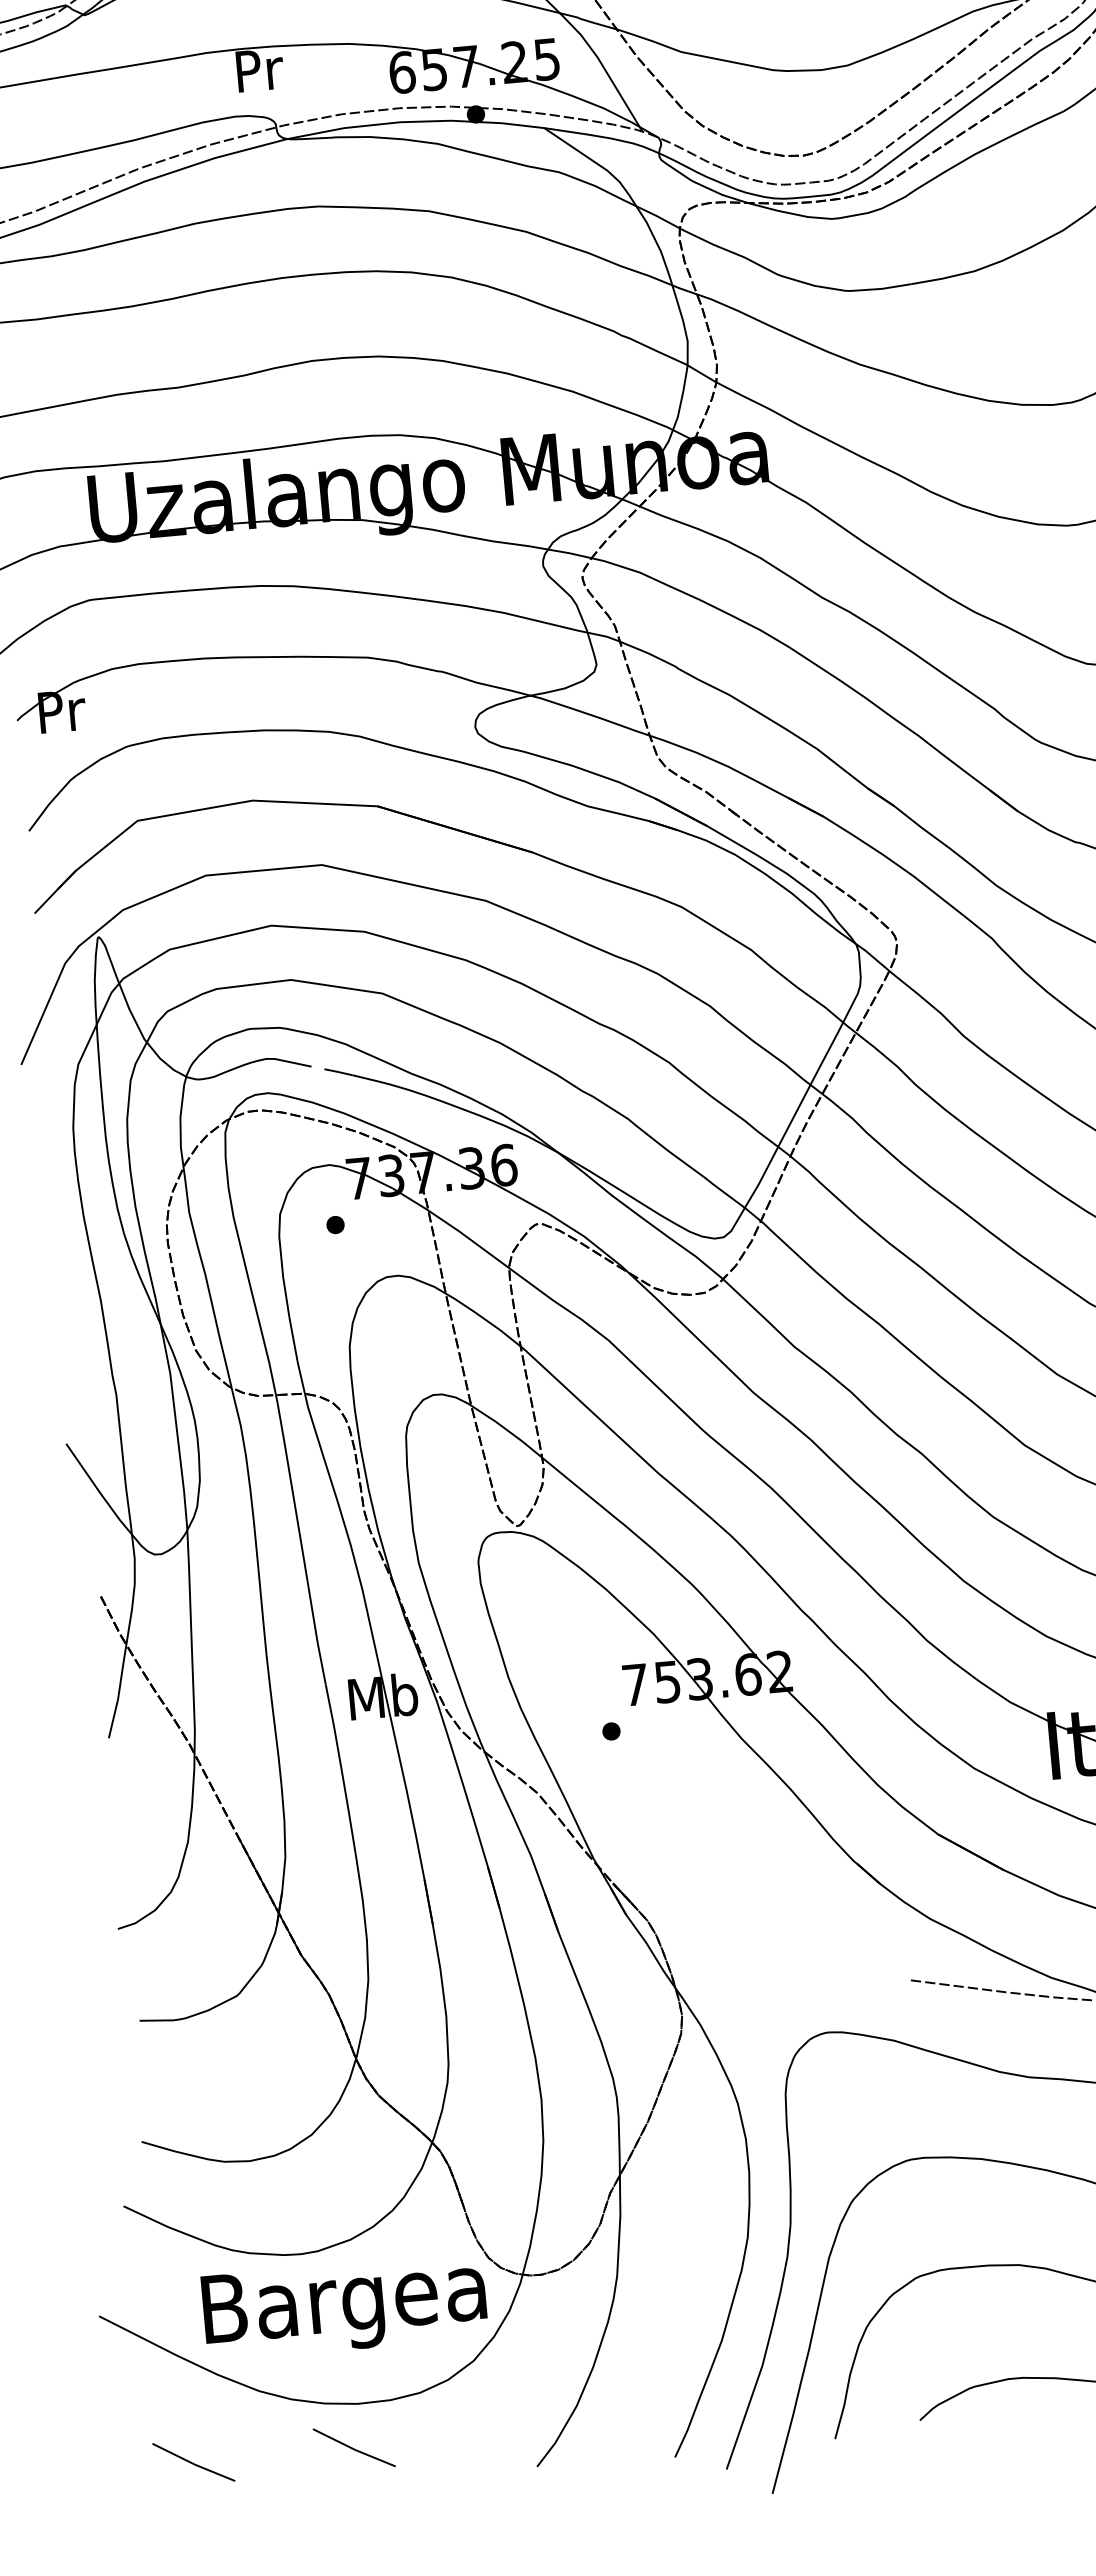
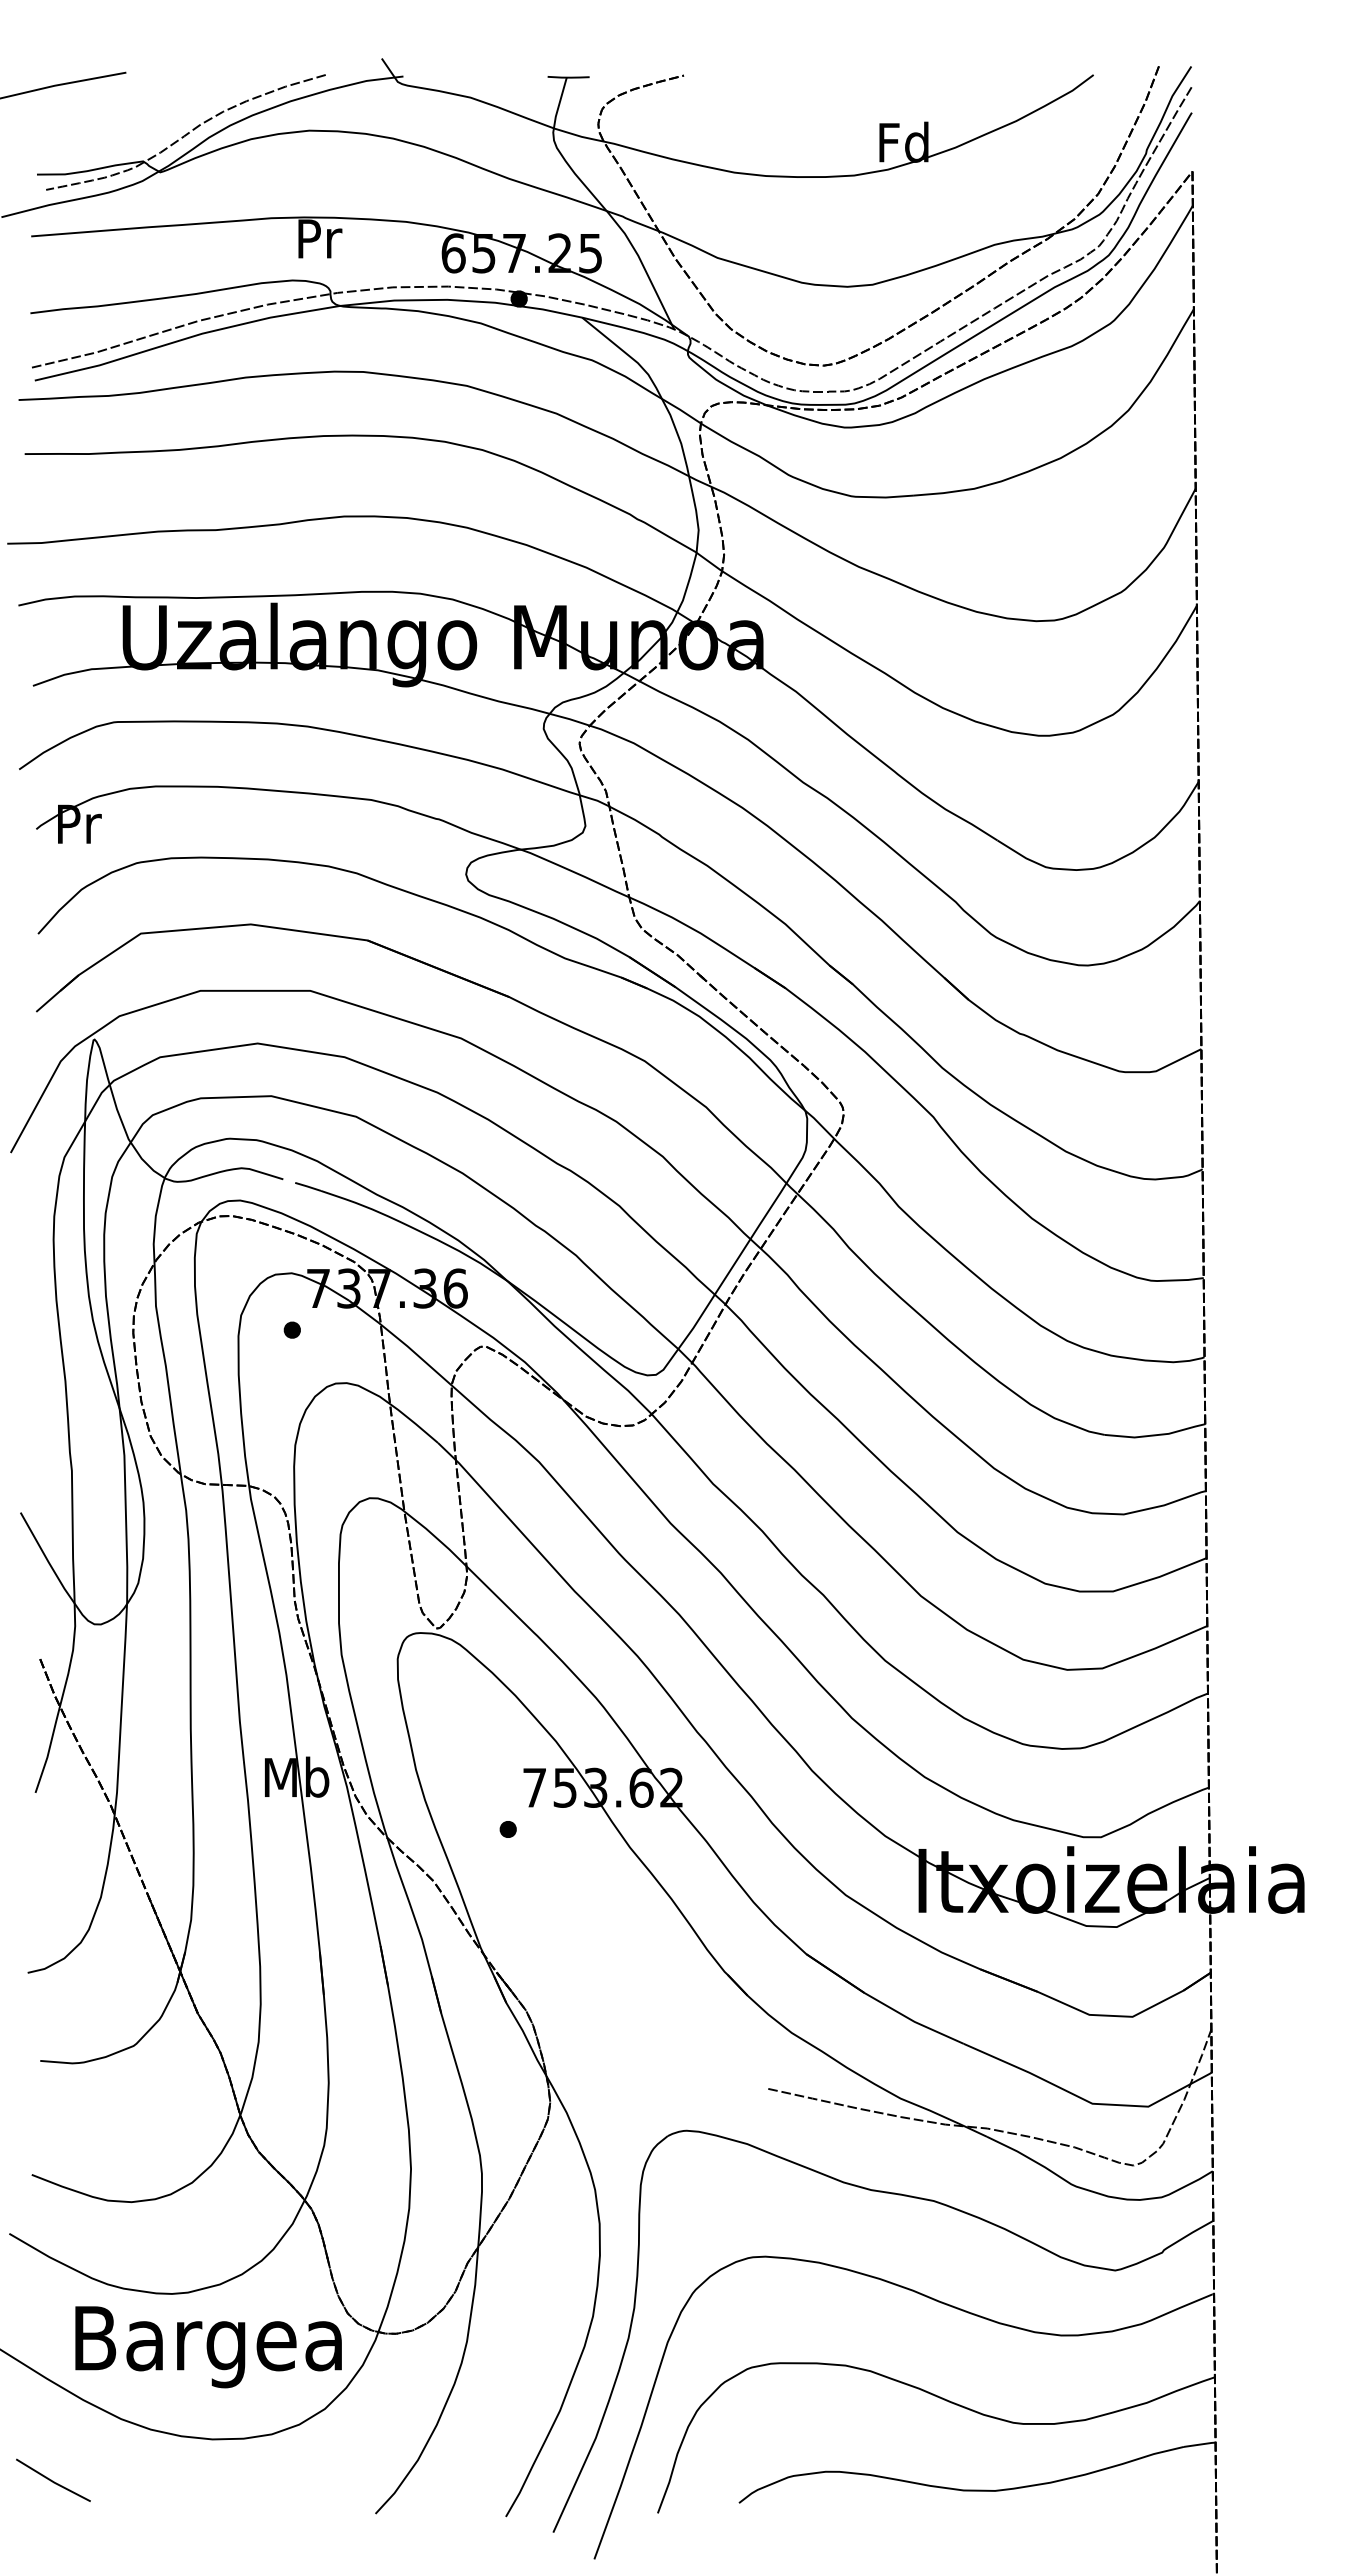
line: (353, 2448) -> (204, 2480), removed

